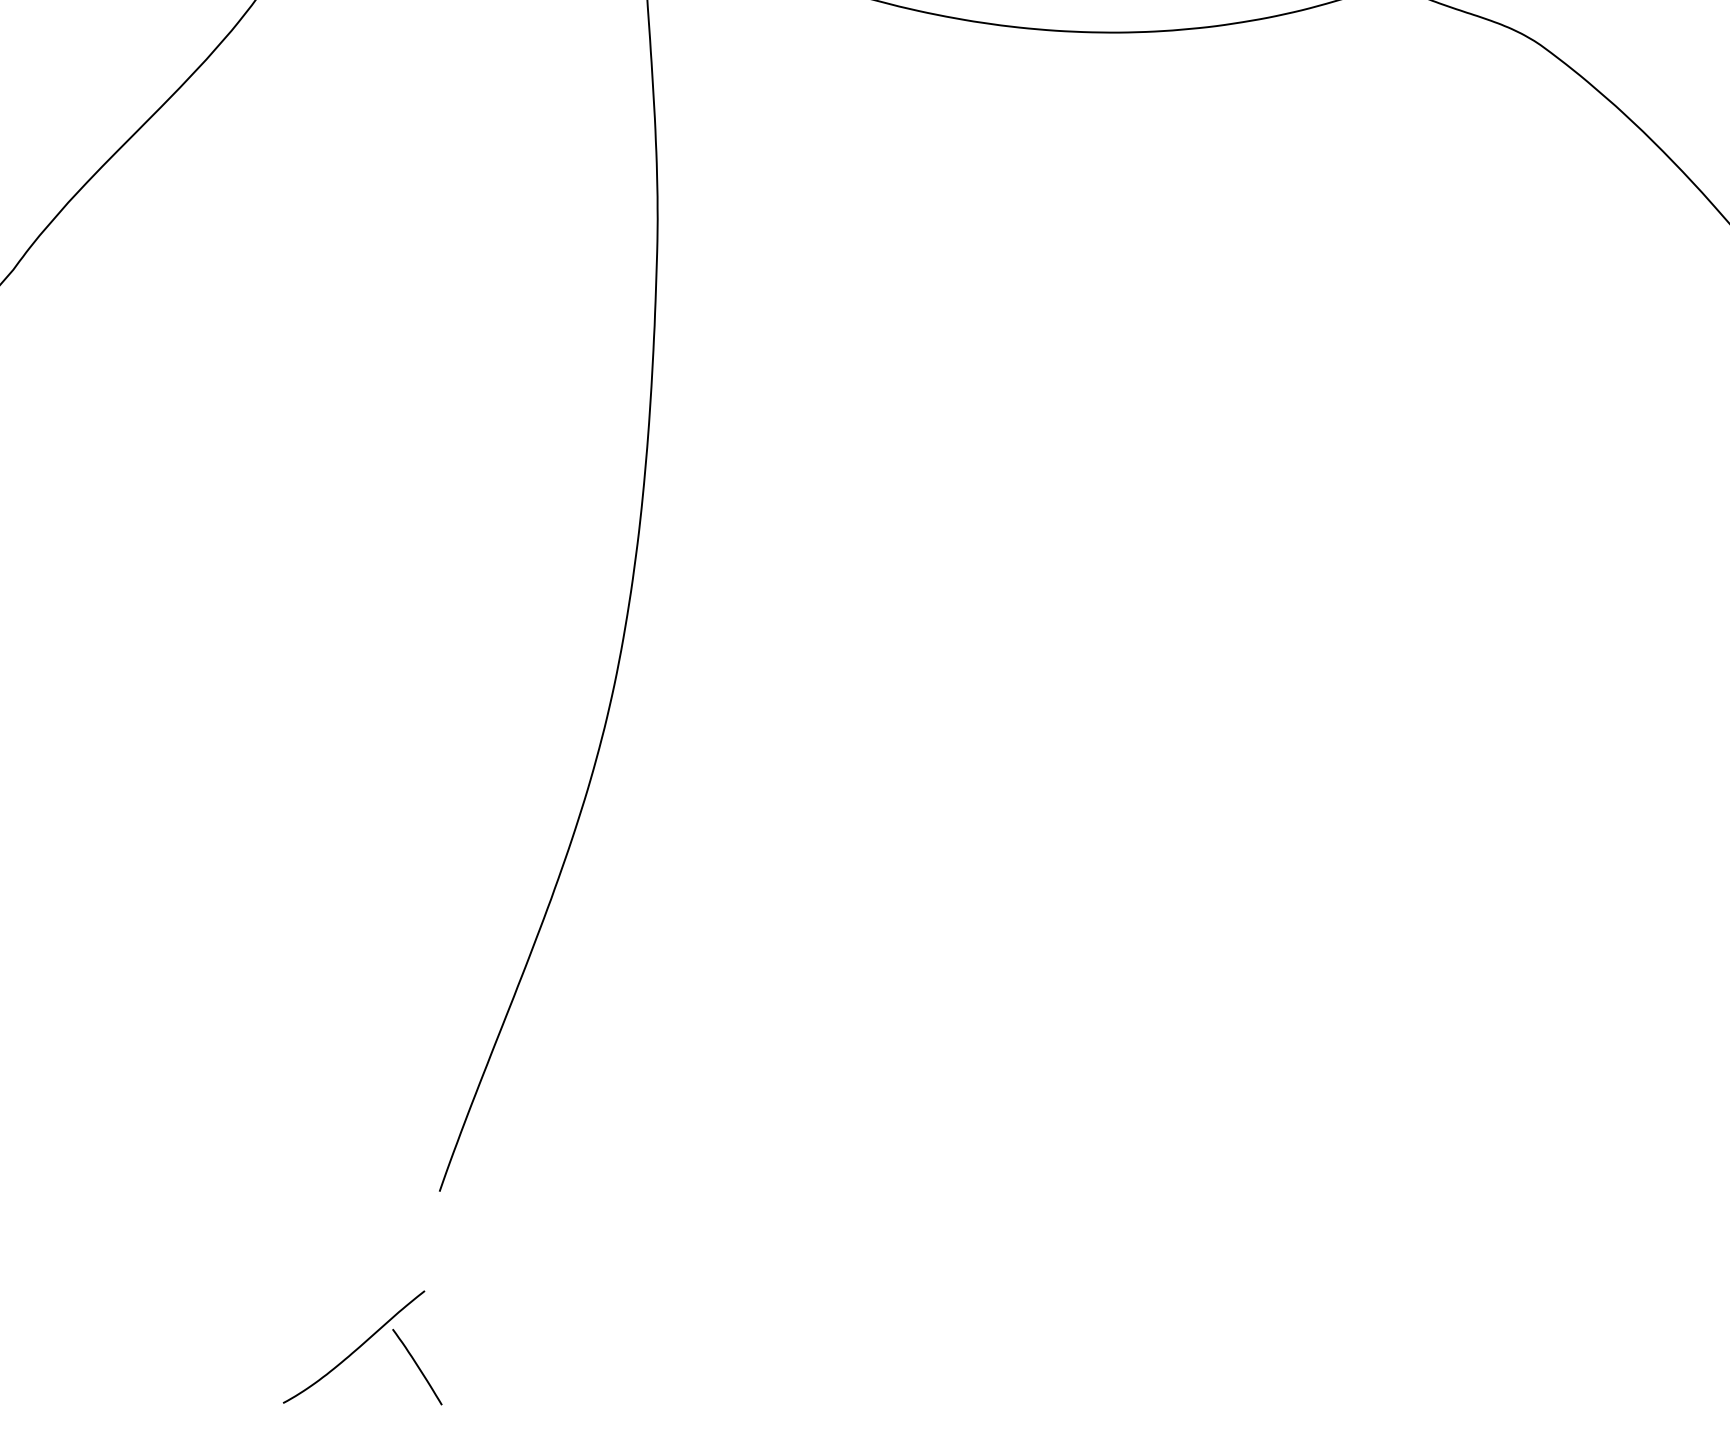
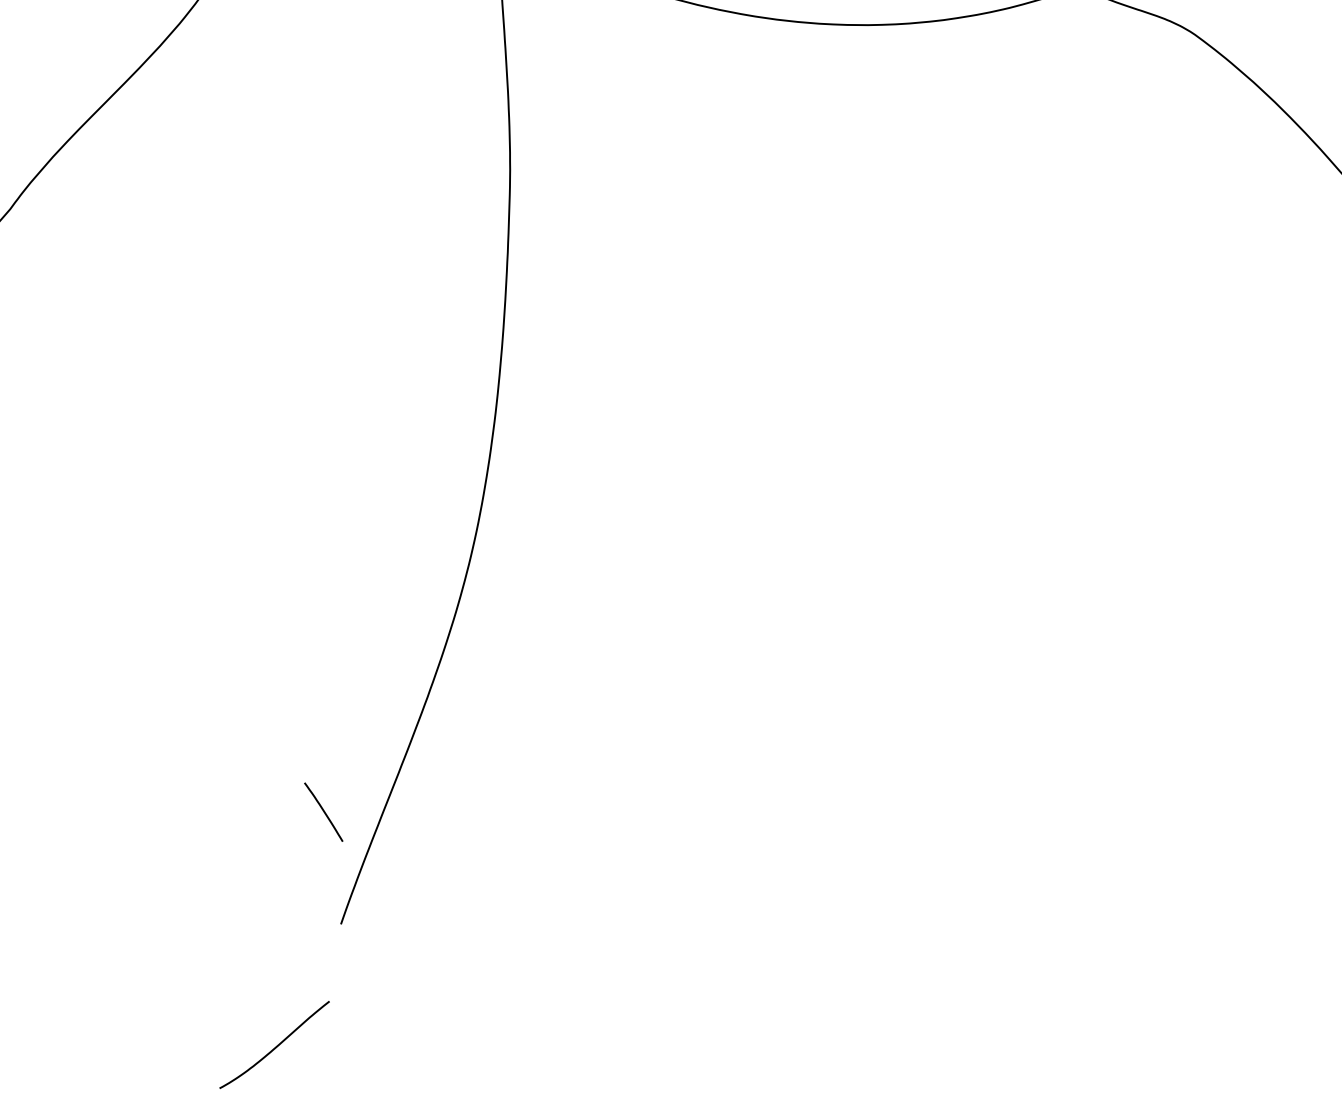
curve: (417, 1367) -> (323, 812), moved

